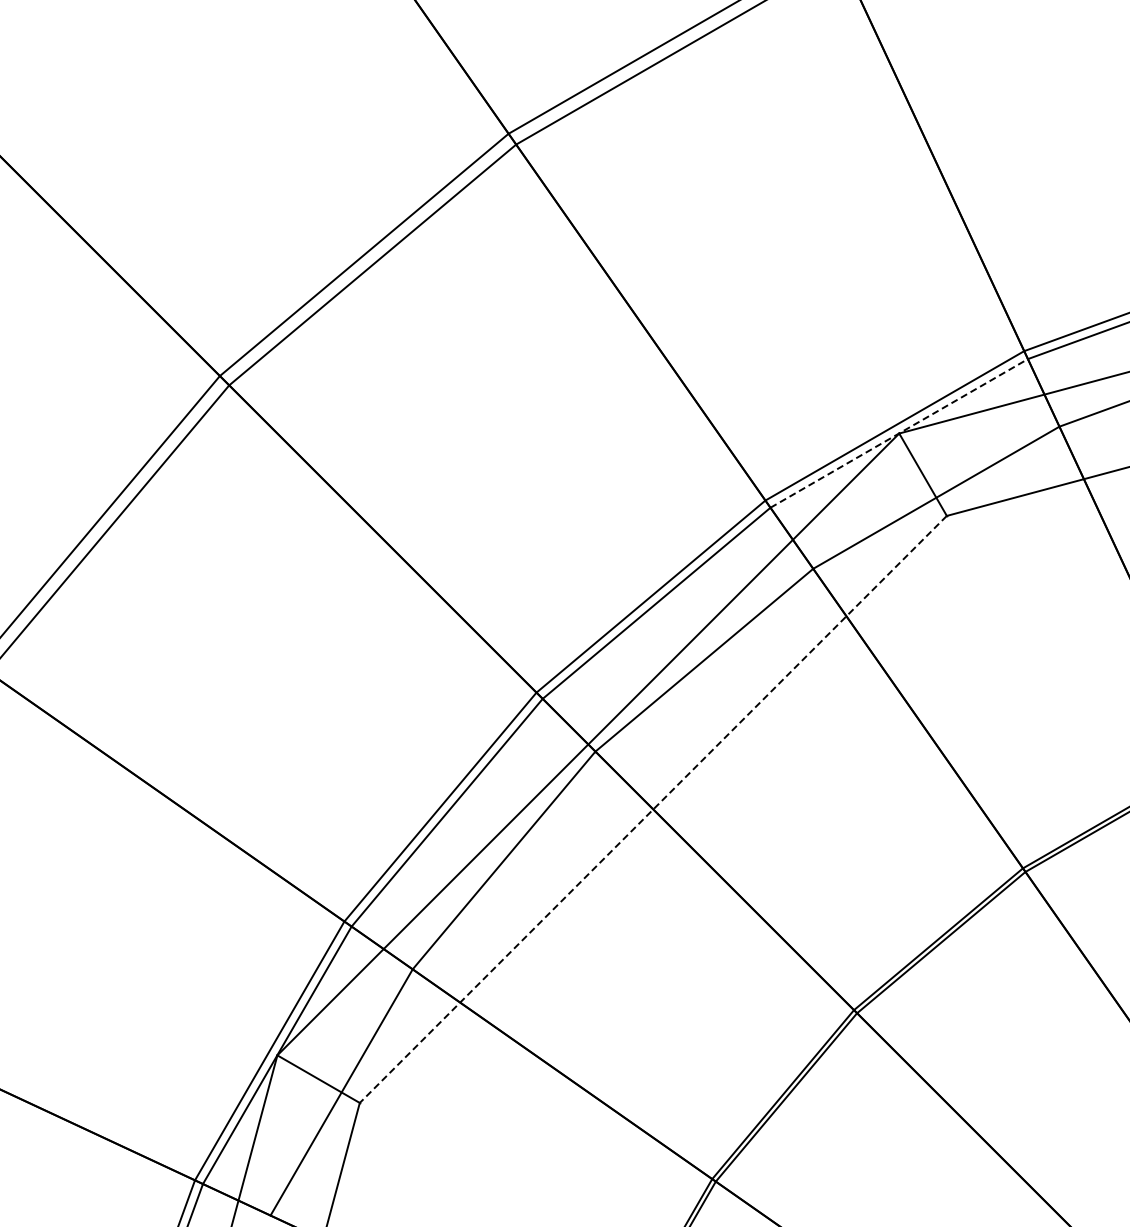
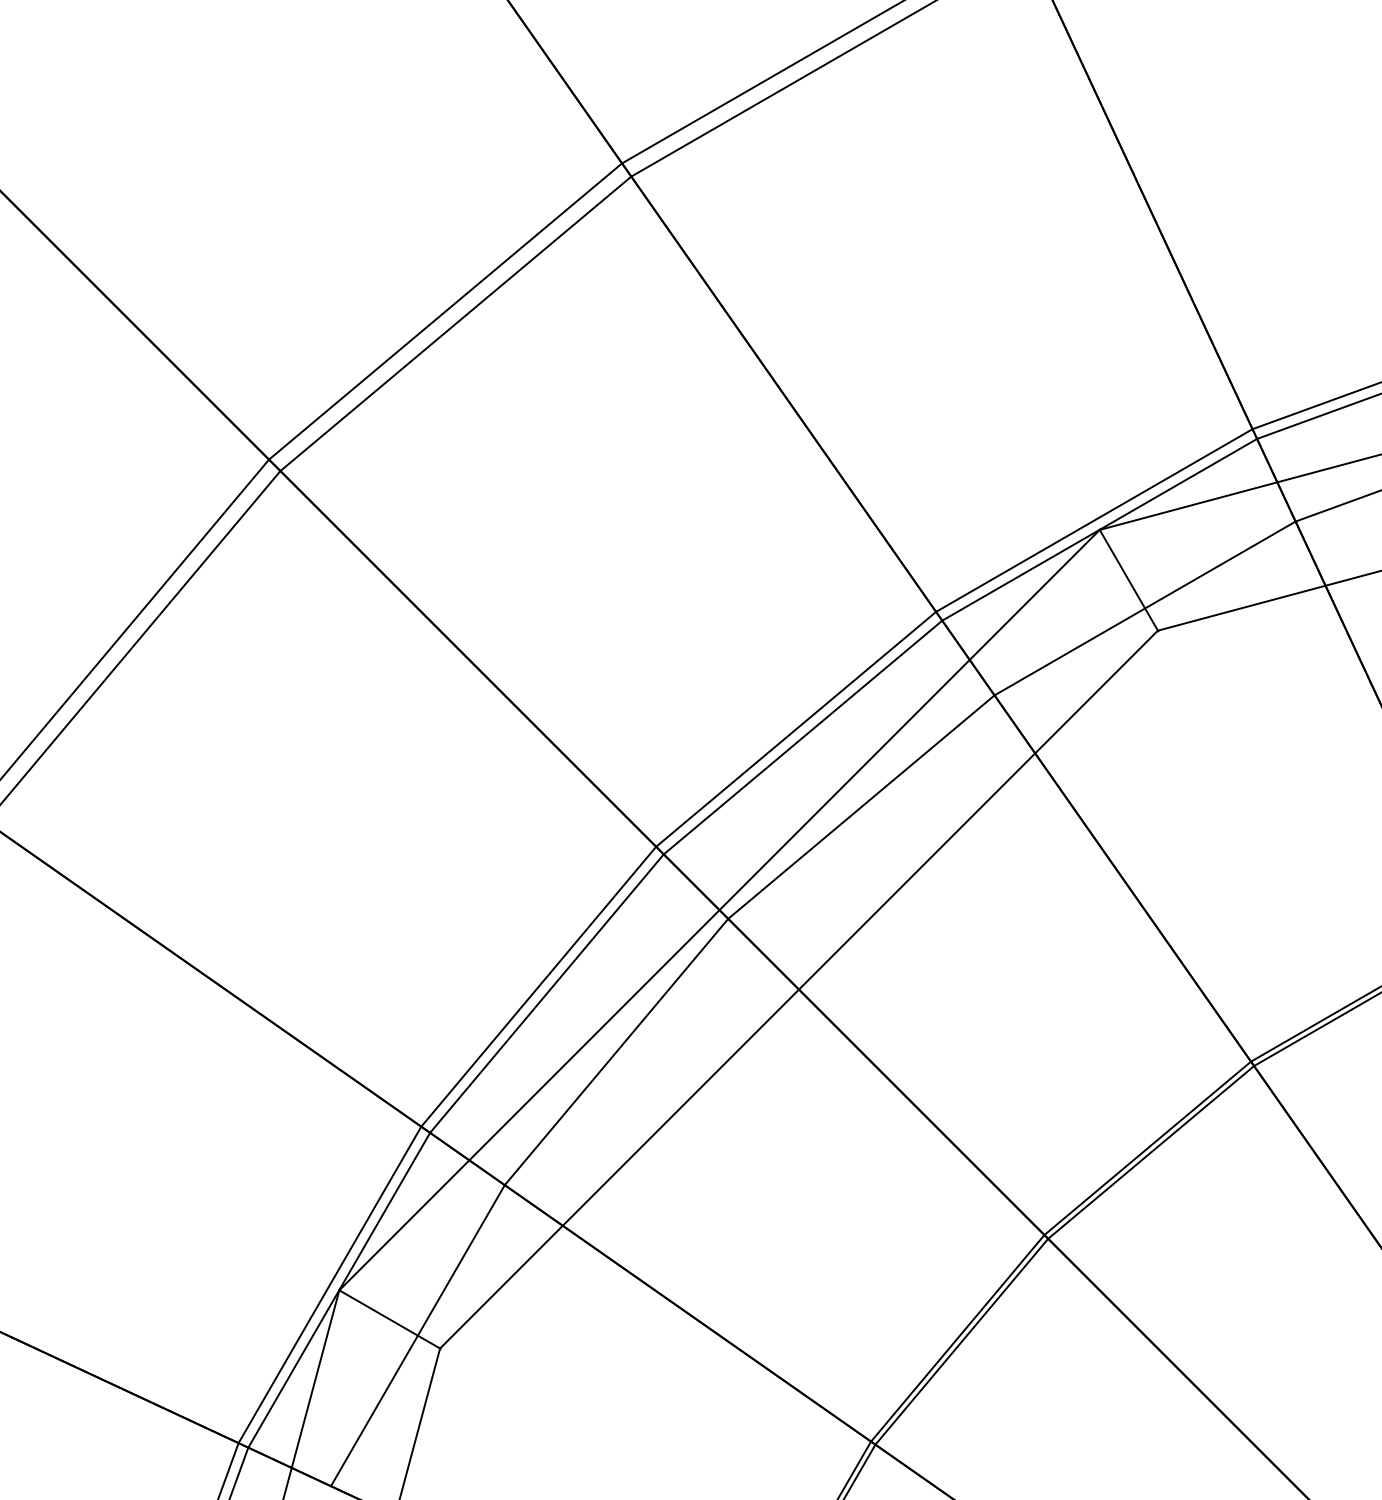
line: (899, 433) -> (1100, 529), dashed -> solid
line: (652, 809) -> (797, 989), dashed -> solid

